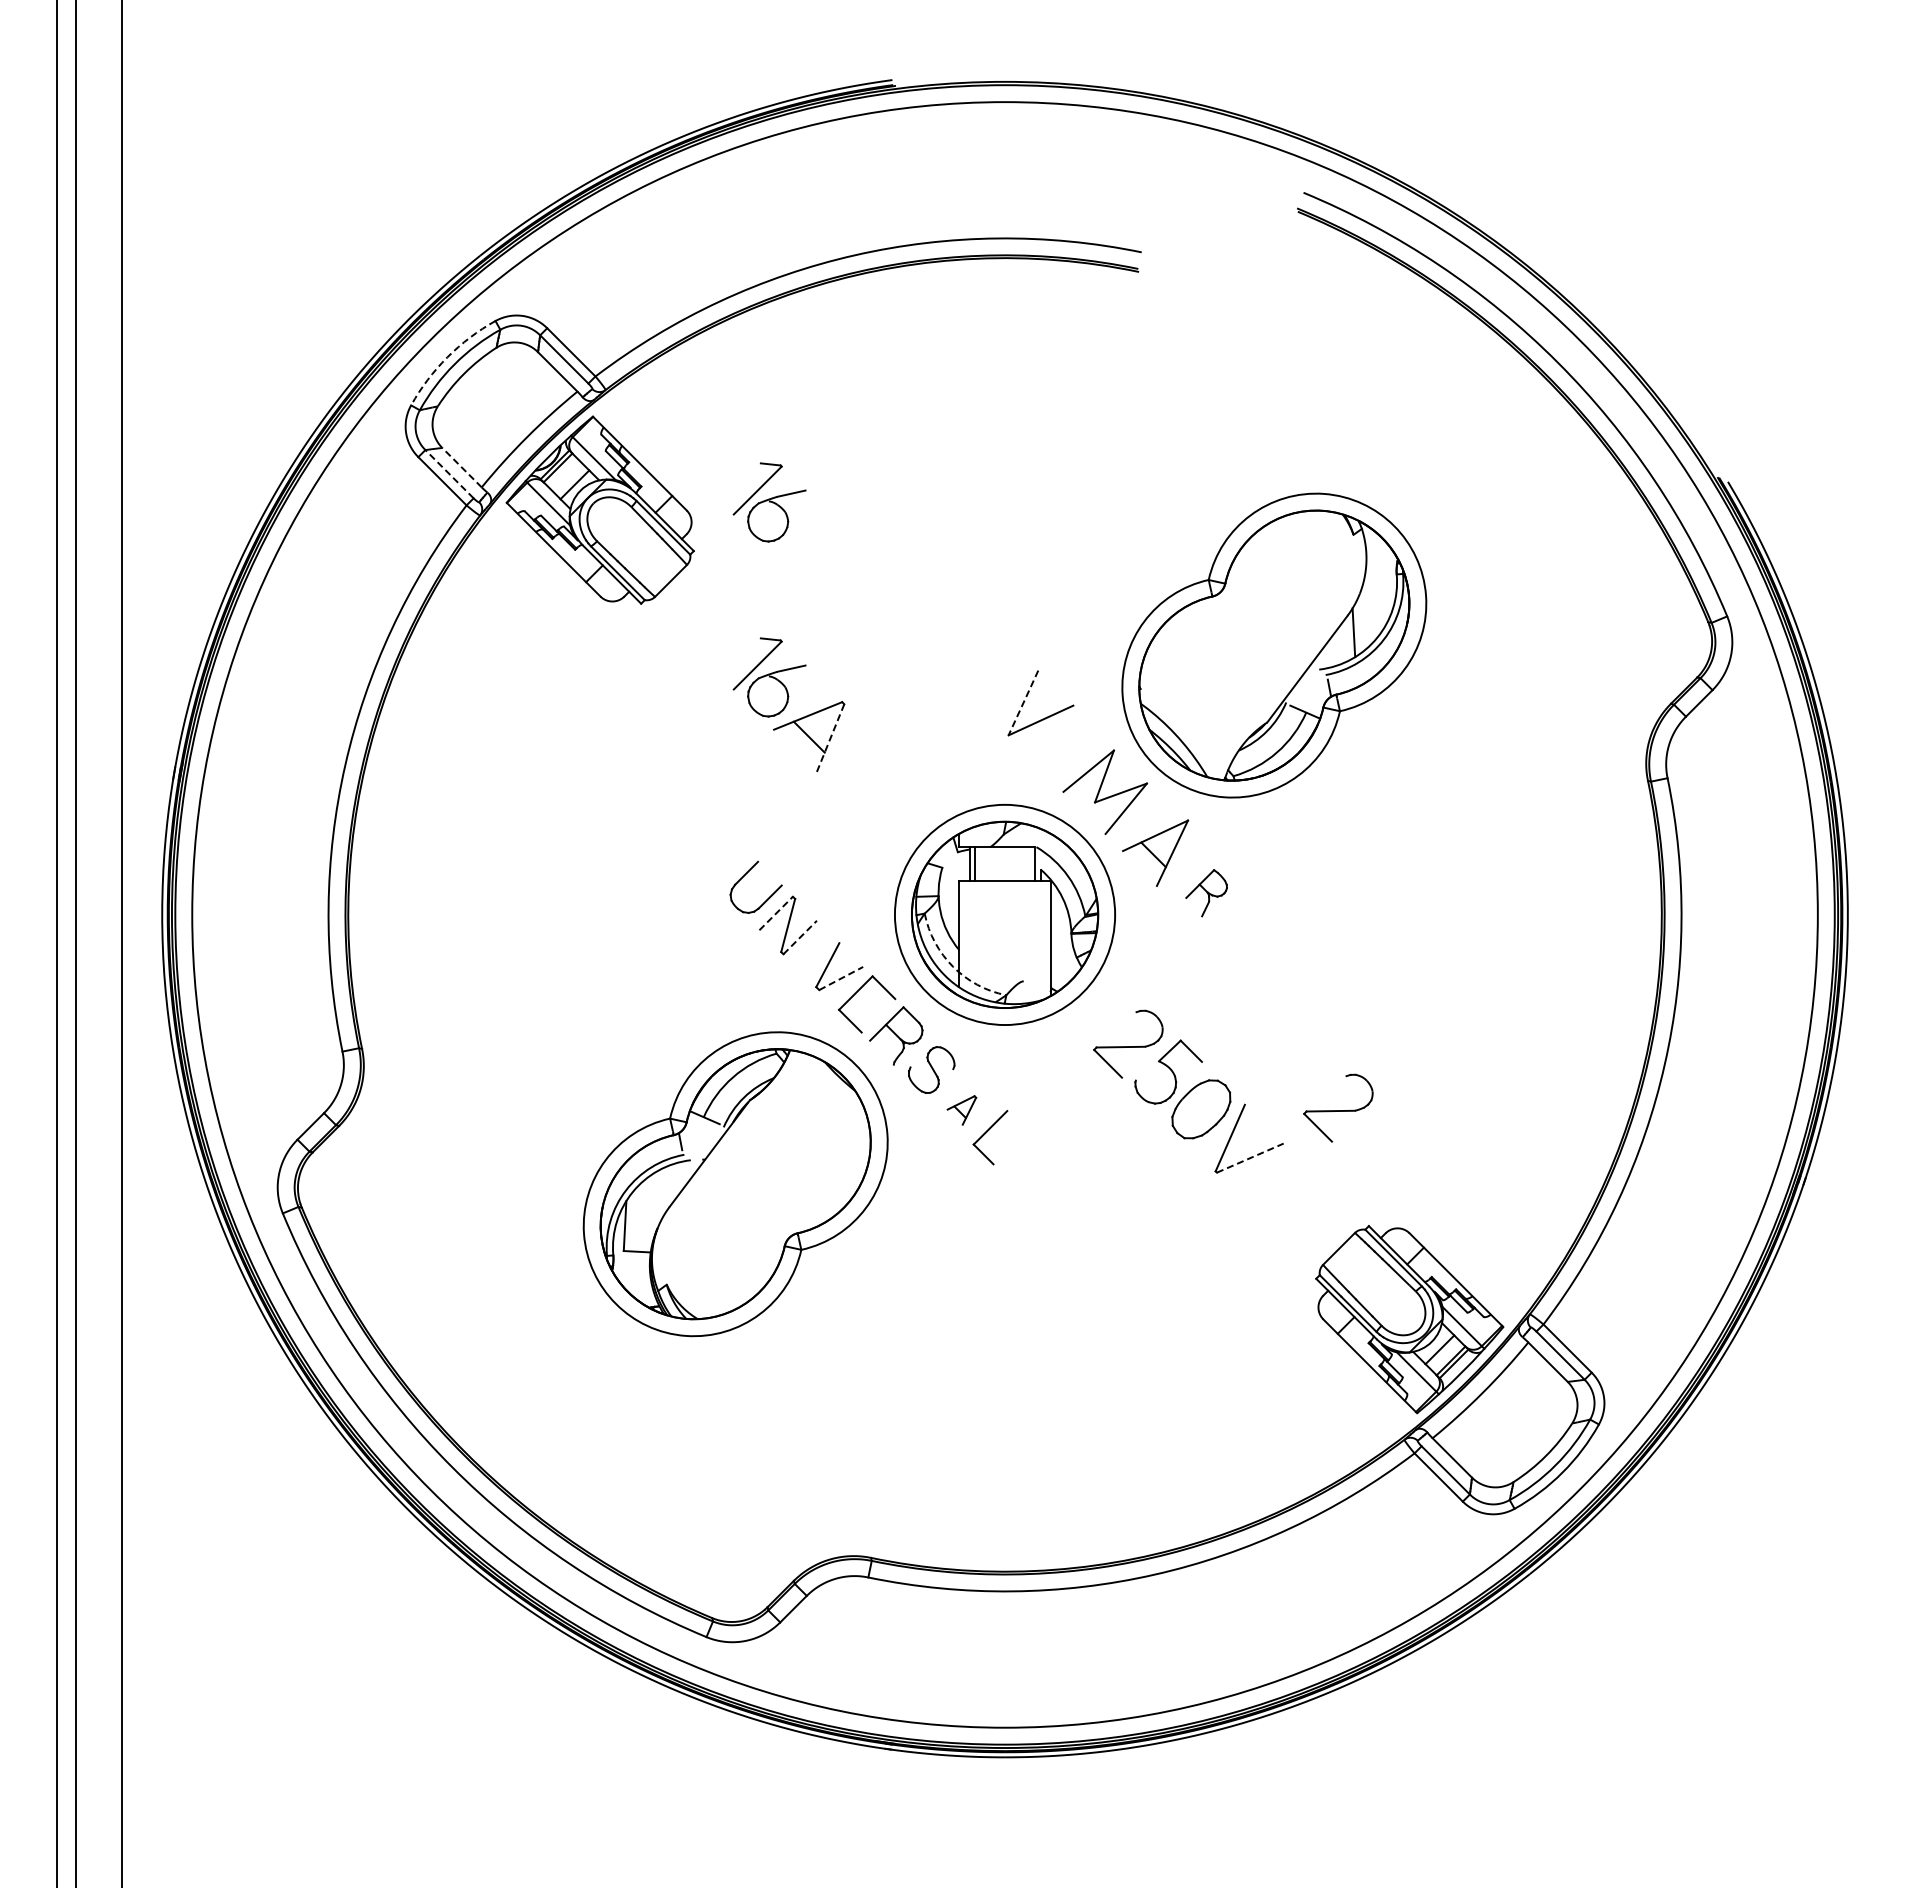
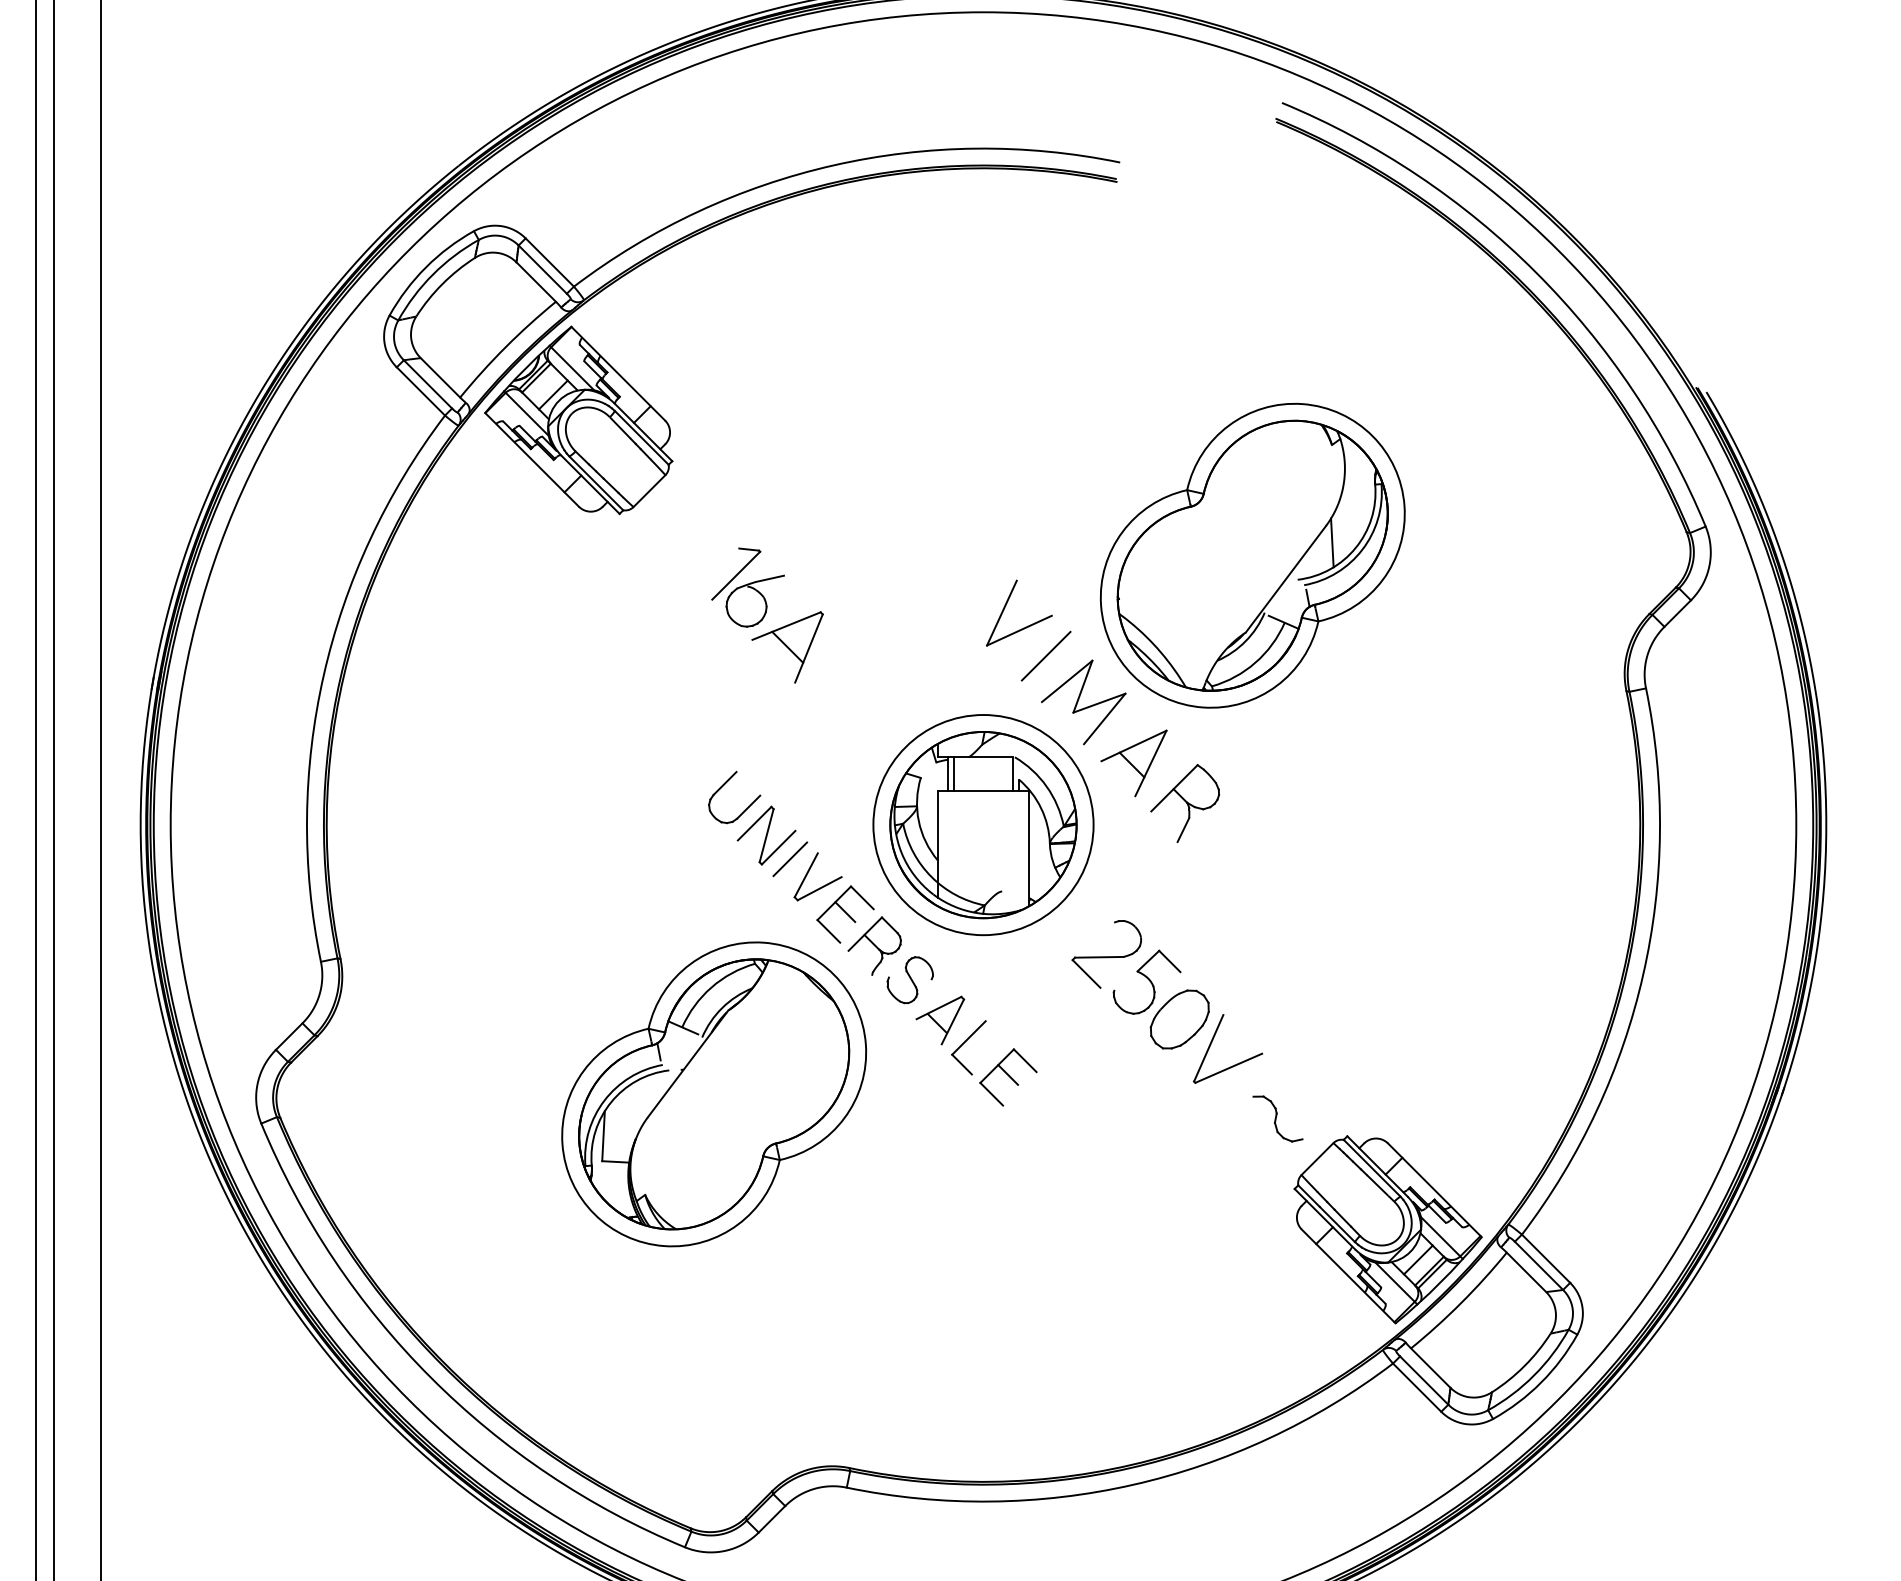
arc: (447, 357) -> (425, 267), dashed -> solid
line: (462, 467) -> (440, 377), dashed -> solid
line: (449, 473) -> (427, 383), dashed -> solid
part: (769, 502) -> (747, 412), removed
line: (1023, 702) -> (1001, 612), dashed -> solid
line: (830, 738) -> (808, 648), dashed -> solid
line: (1067, 745) -> (1045, 655), added
part: (1206, 892) -> (1184, 802), size x1.67
line: (776, 913) -> (754, 823), dashed -> solid
line: (800, 937) -> (778, 847), dashed -> solid
line: (811, 948) -> (789, 858), added
arc: (953, 966) -> (931, 876), dashed -> solid
line: (841, 978) -> (819, 888), dashed -> solid
line: (866, 1001) -> (844, 911), added
part: (1338, 1107) -> (1316, 1017), removed
part: (961, 1110) -> (939, 1020), size x1.67
line: (1250, 1157) -> (1228, 1067), dashed -> solid
part: (1029, 1167) -> (1007, 1077), added
part: (1299, 1208) -> (1277, 1118), added

